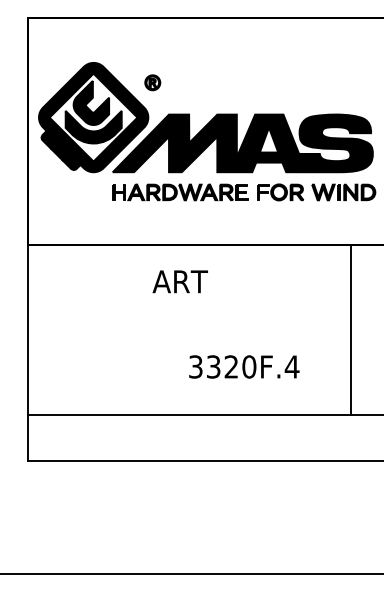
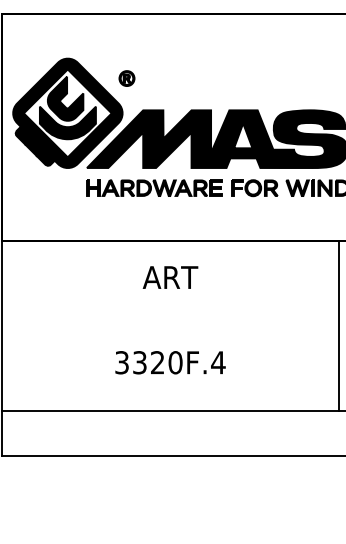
text: (179, 281) -> (169, 277), moved
line: (350, 329) -> (338, 325), moved
text: (244, 366) -> (170, 362), moved

